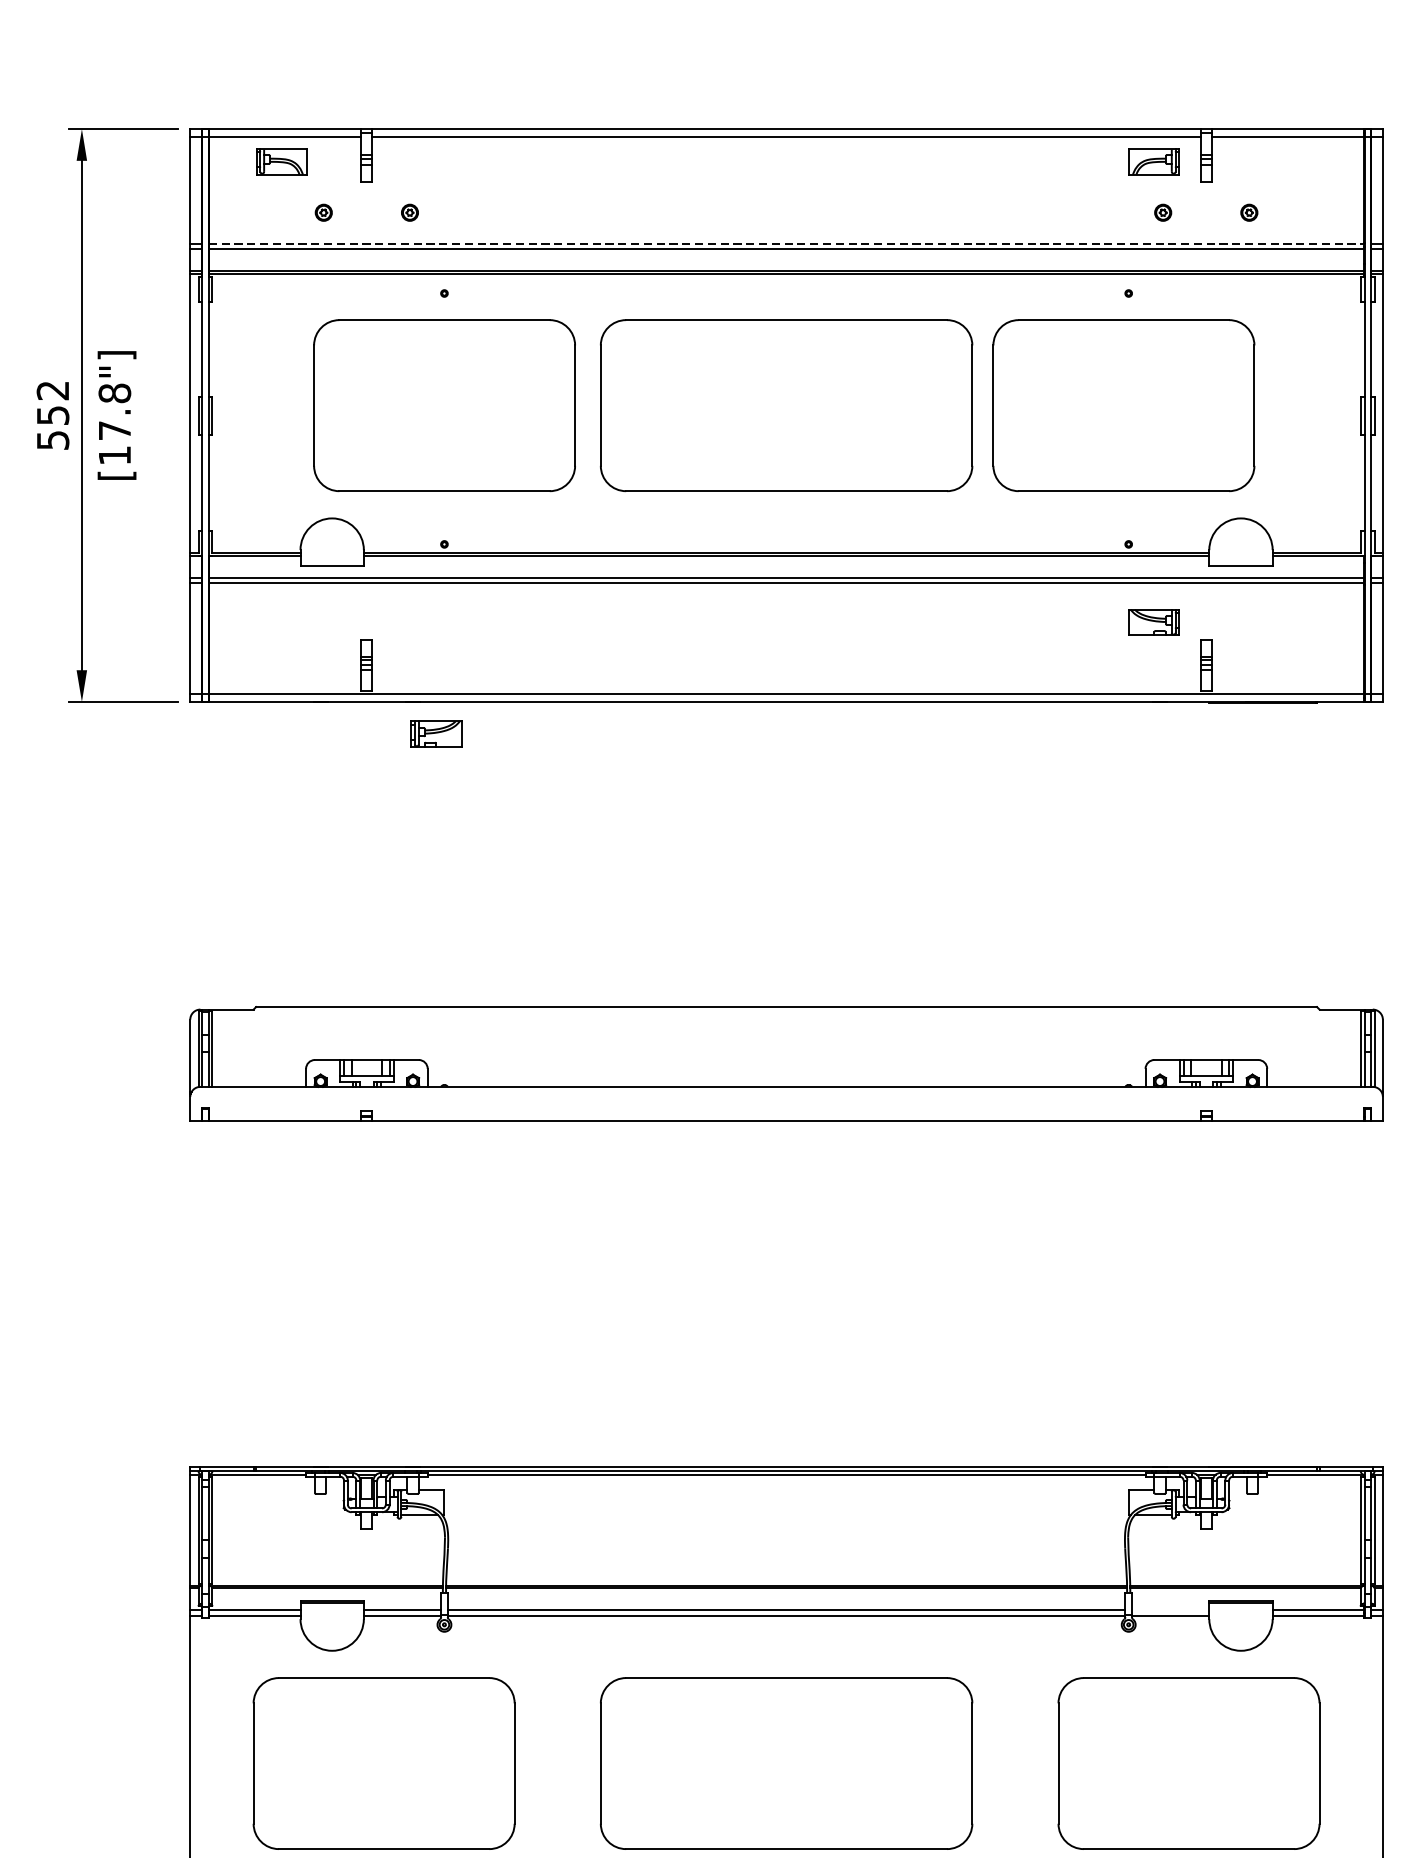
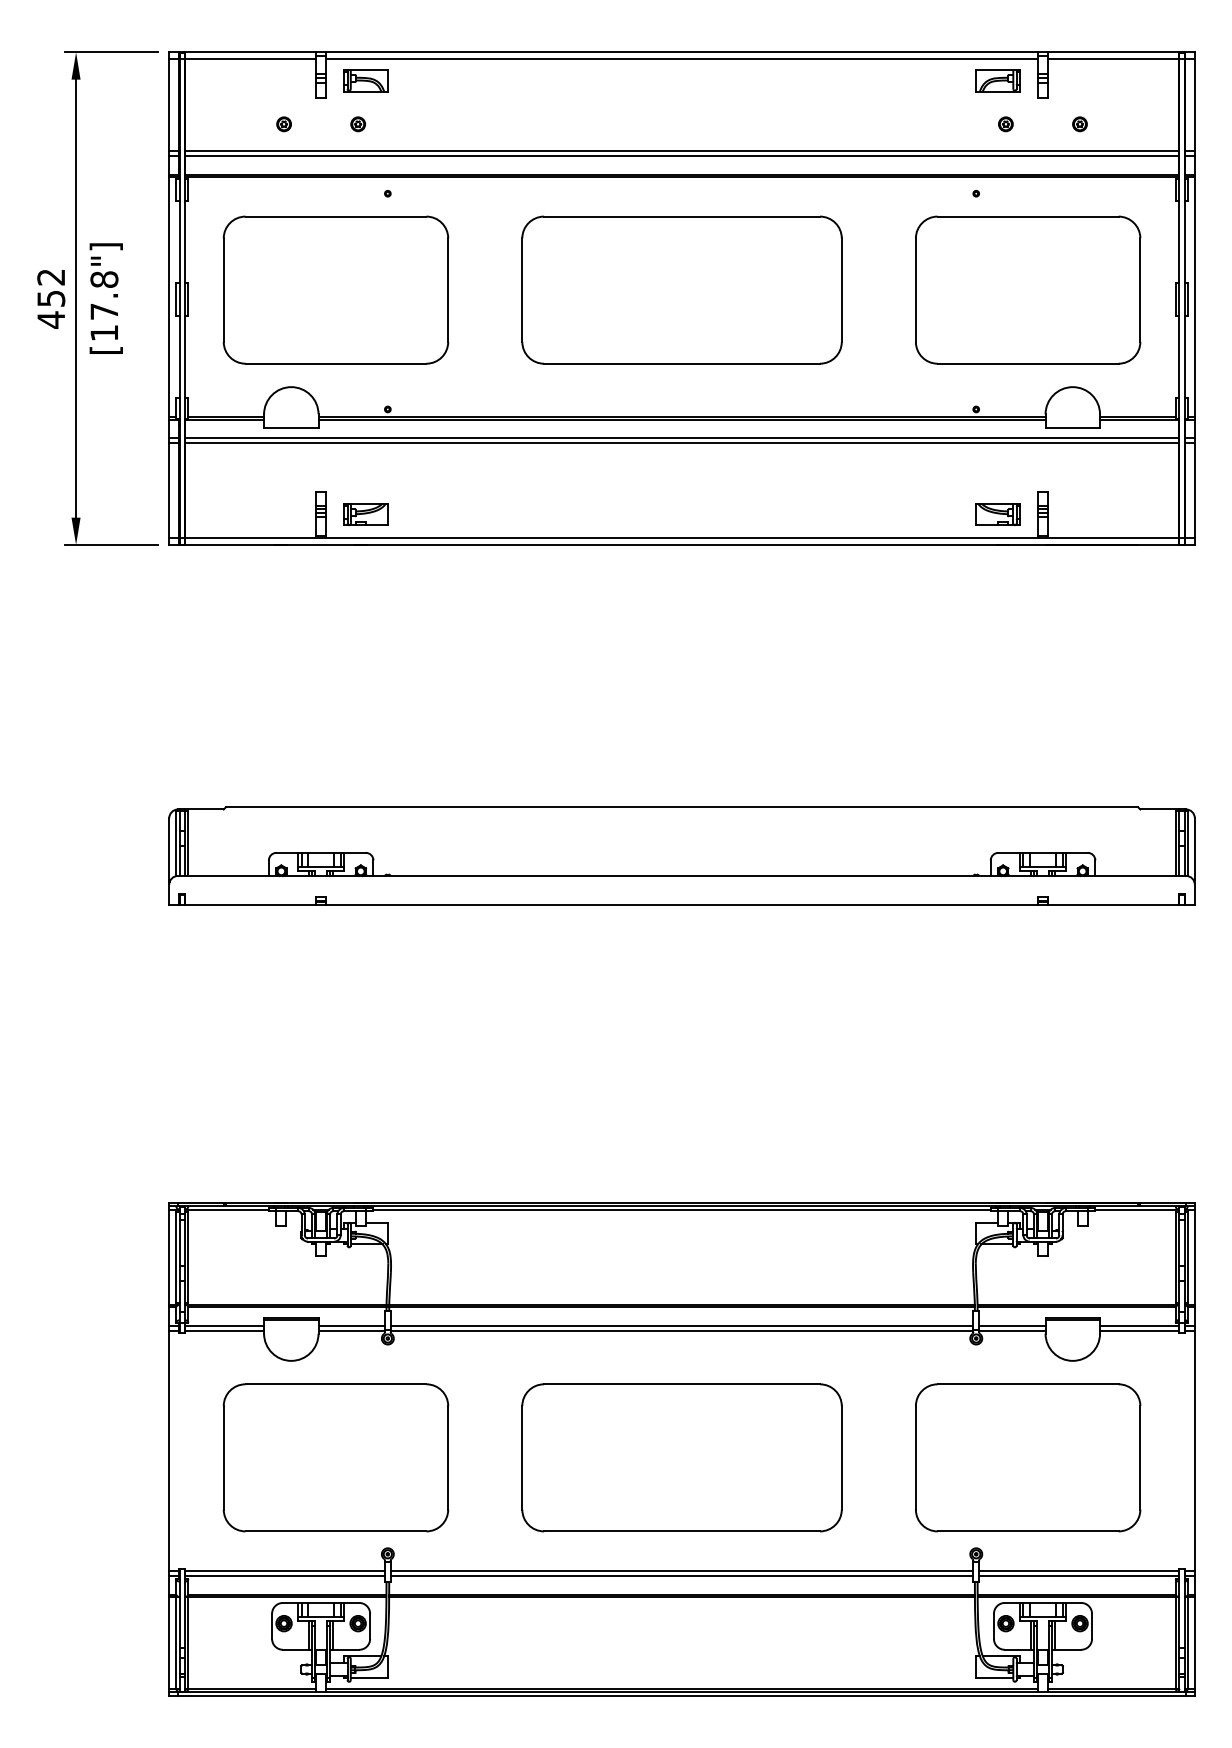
part: (281, 161) -> (365, 80), moved
line: (787, 244) -> (682, 151), dashed -> solid
part: (444, 404) -> (335, 289), moved
part: (1124, 404) -> (1028, 289), moved
text: (53, 440) -> (51, 320), 552 -> 452
part: (1153, 622) -> (997, 514), moved
part: (435, 733) -> (365, 514), moved
line: (1170, 1610) -> (1012, 1326), added

